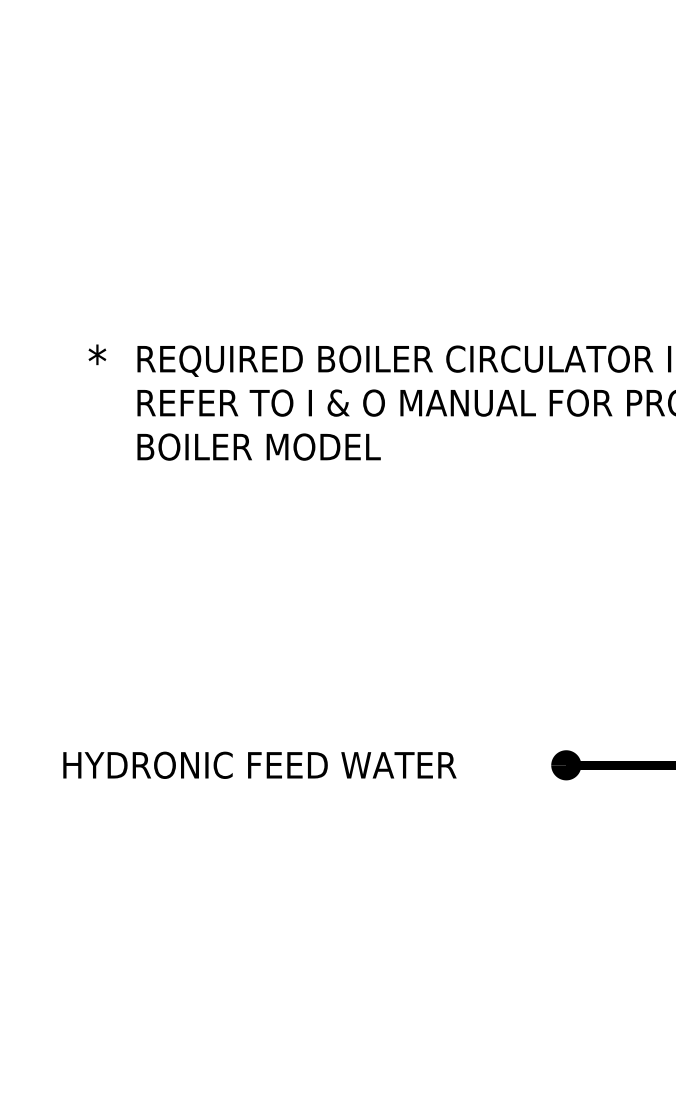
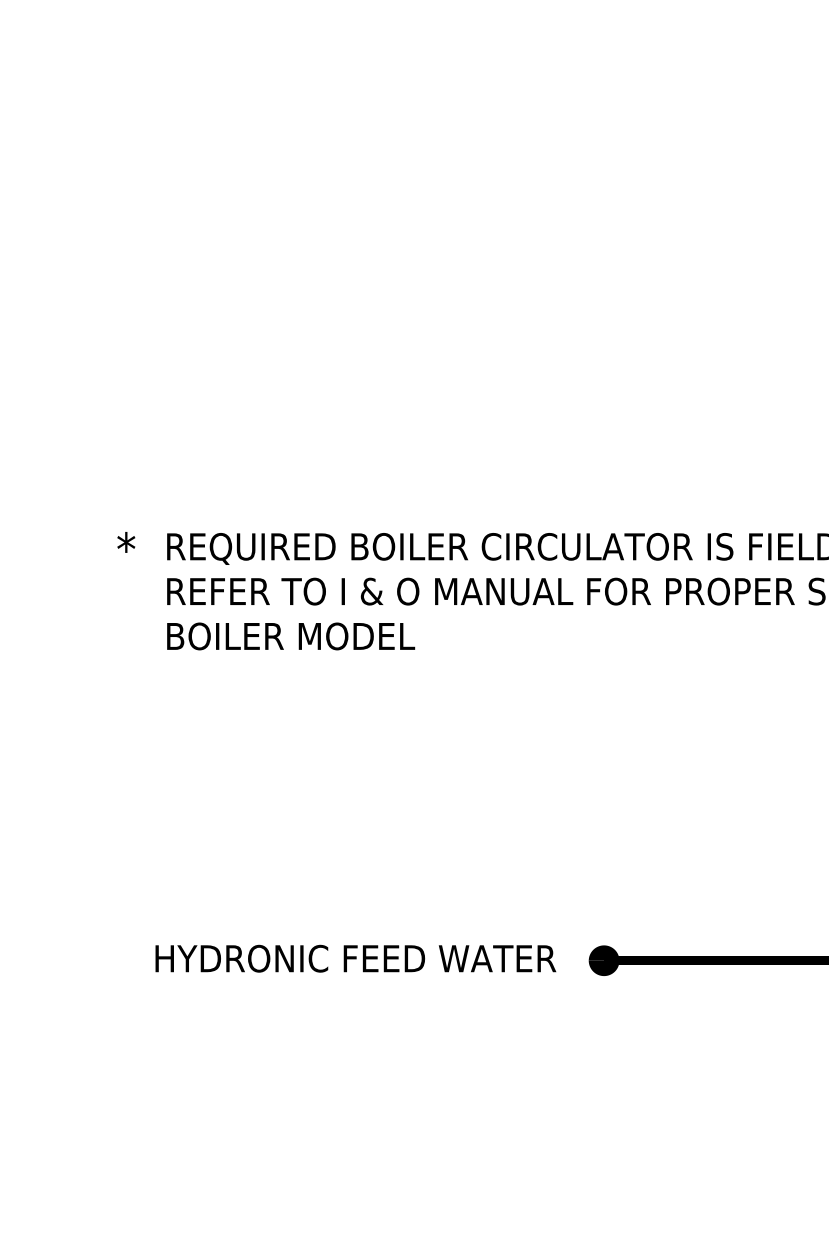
text: (259, 765) -> (355, 958), moved

